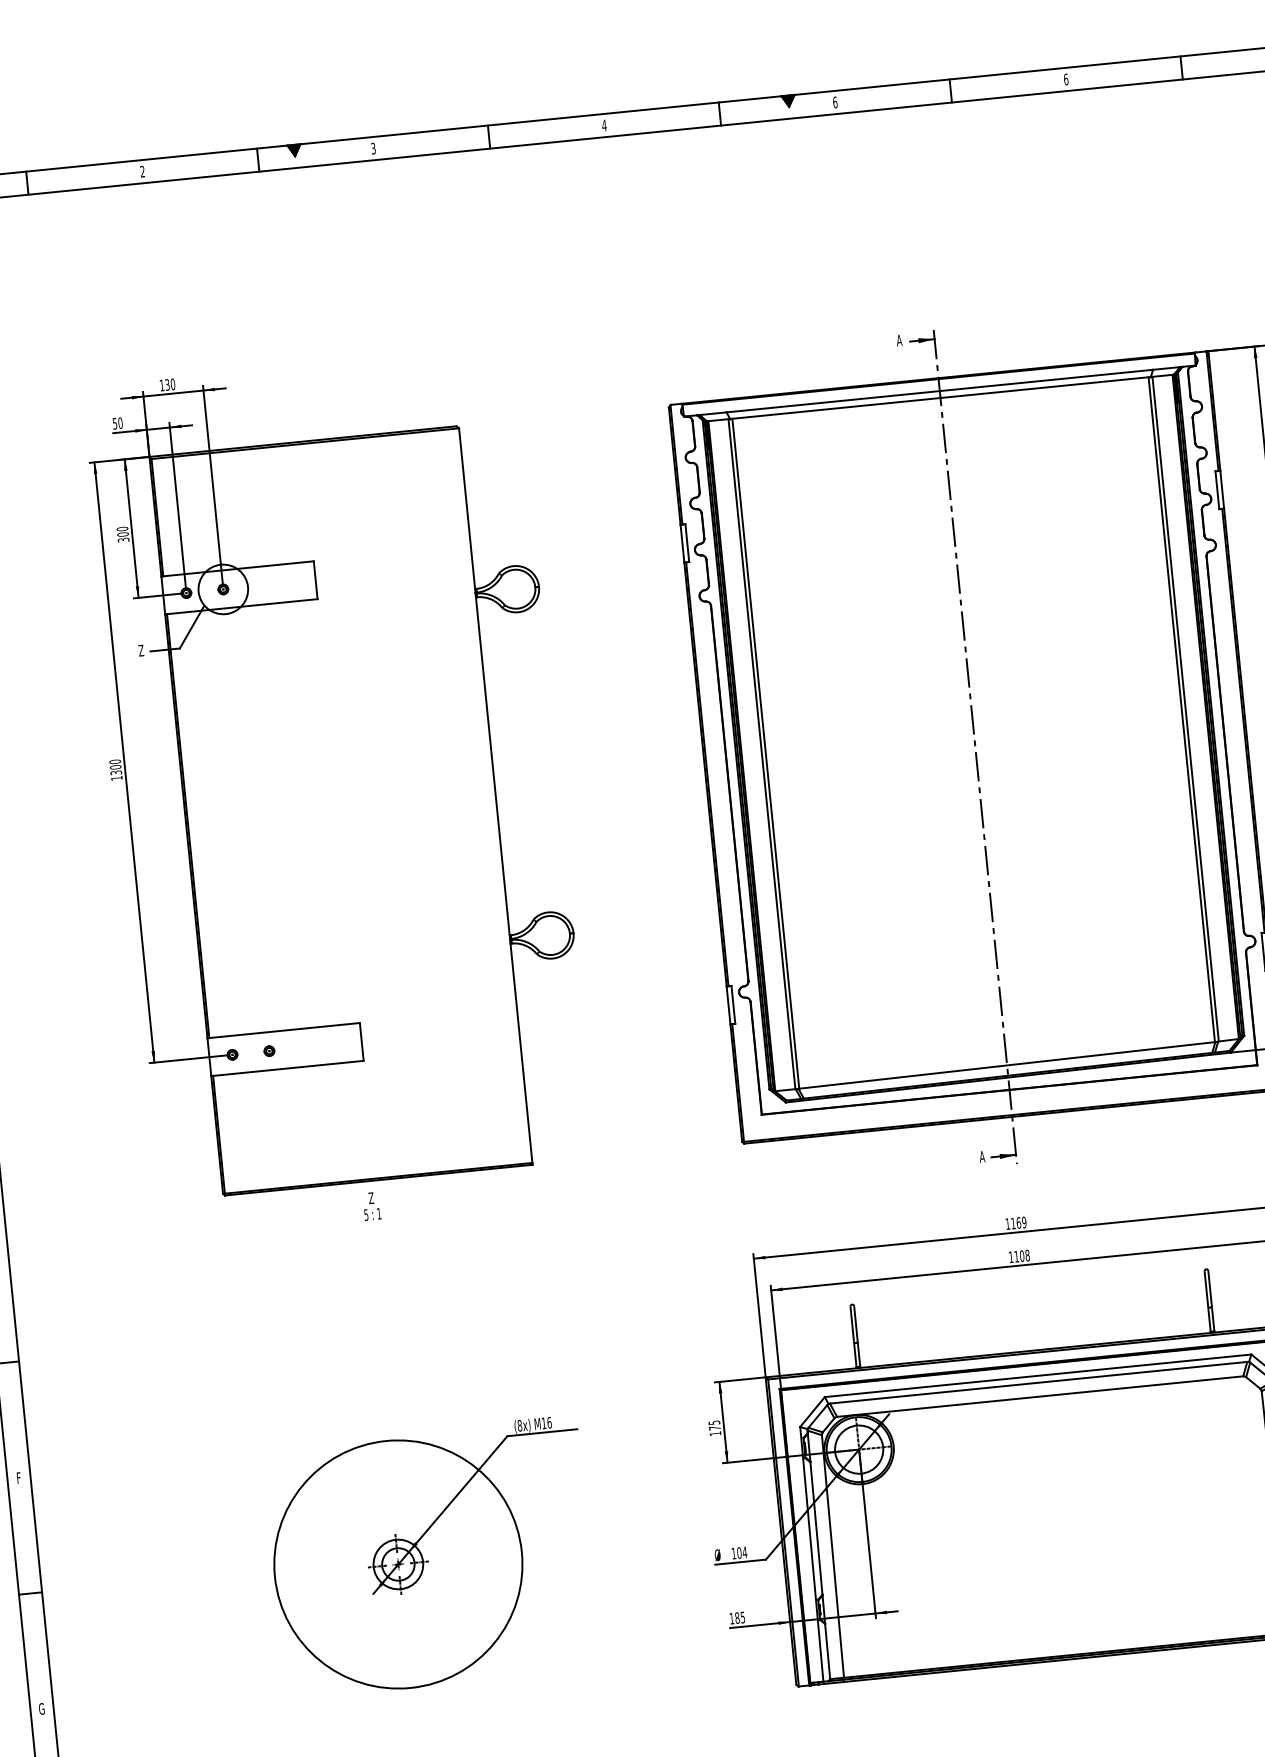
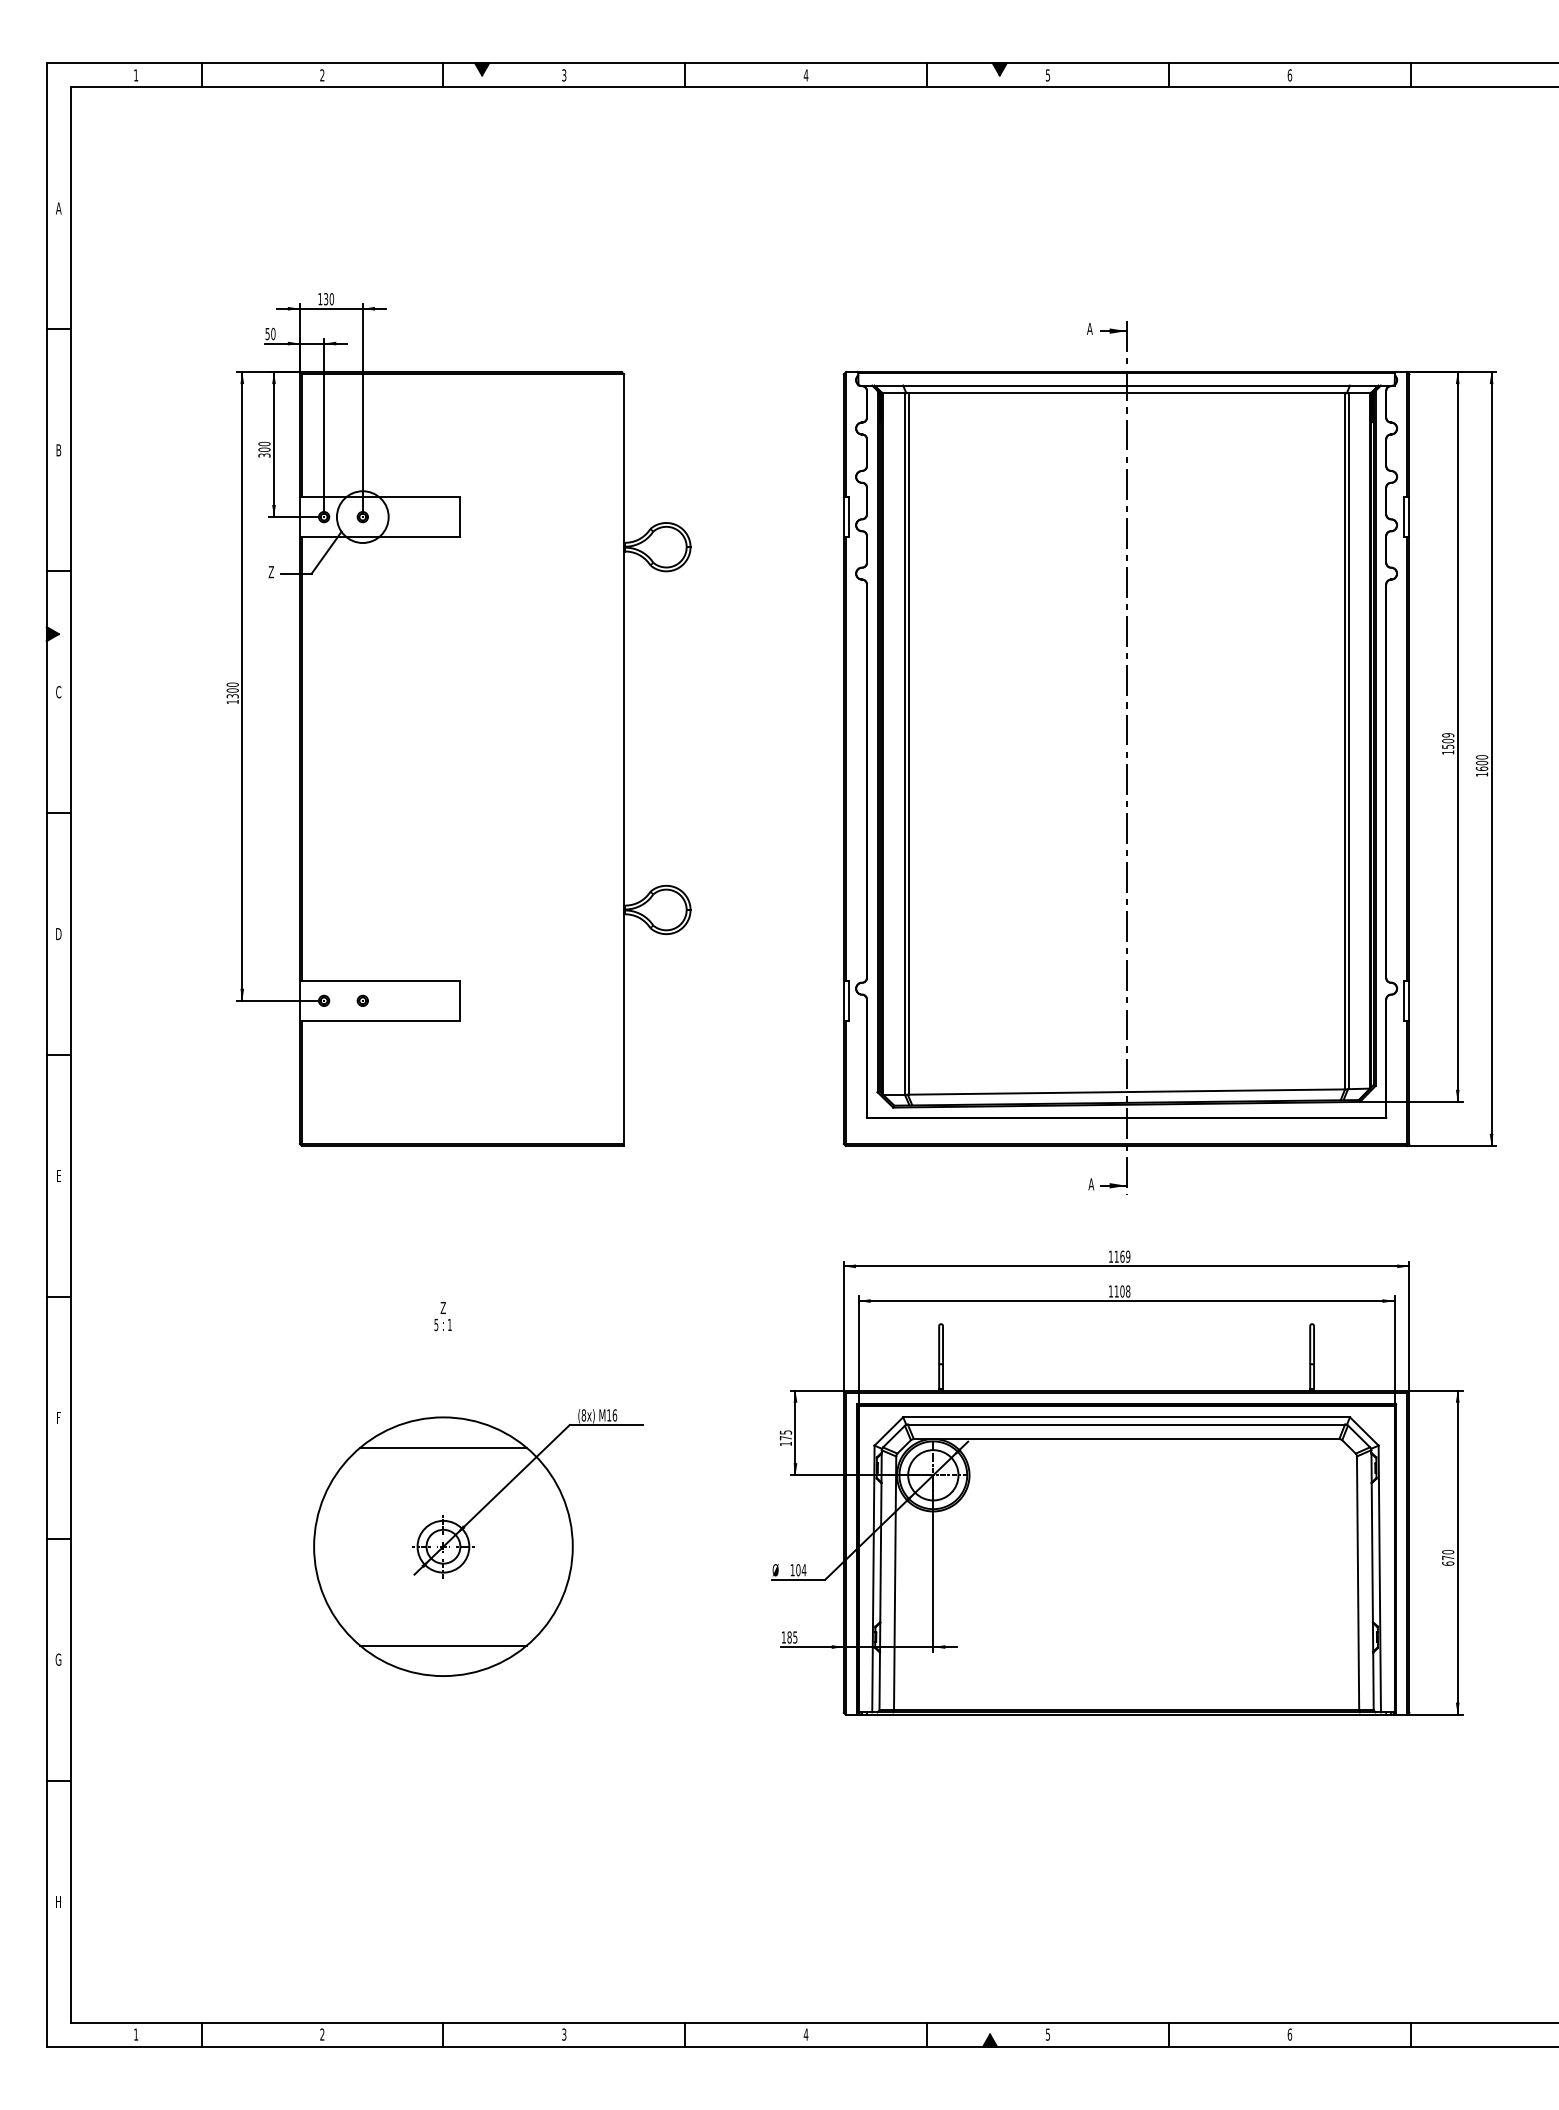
text: (834, 102) -> (1047, 75), 6 -> 5
text: (371, 1206) -> (442, 1316), moved
line: (388, 1469) -> (443, 1447), added
line: (407, 1658) -> (443, 1645), added

